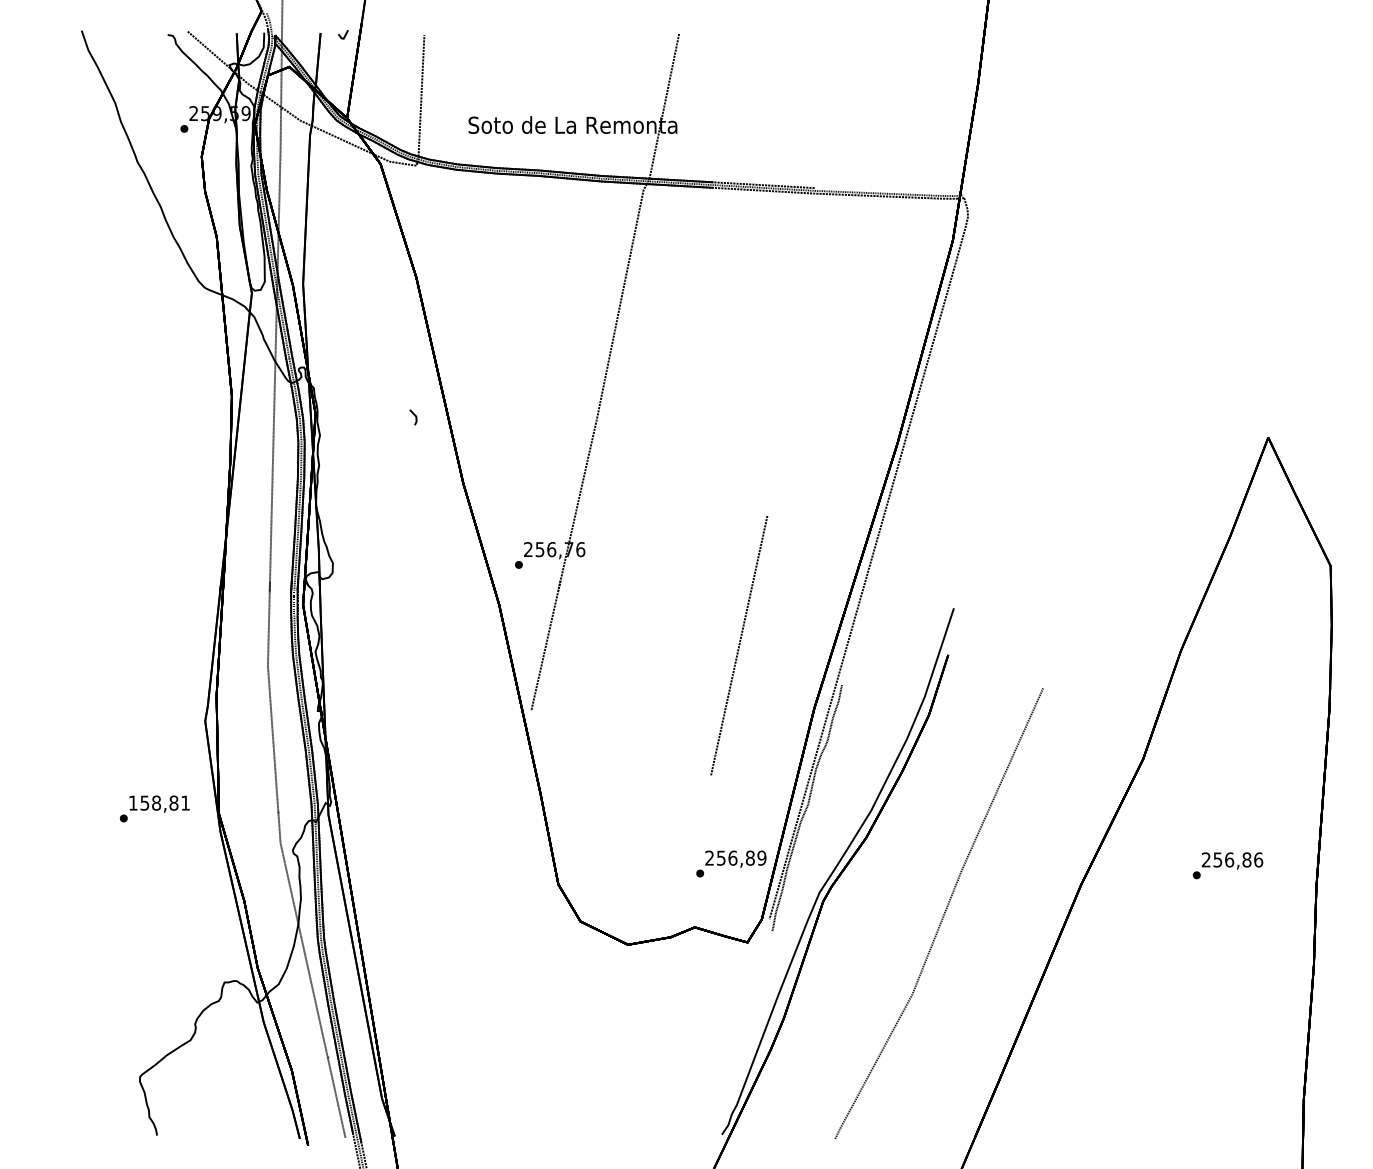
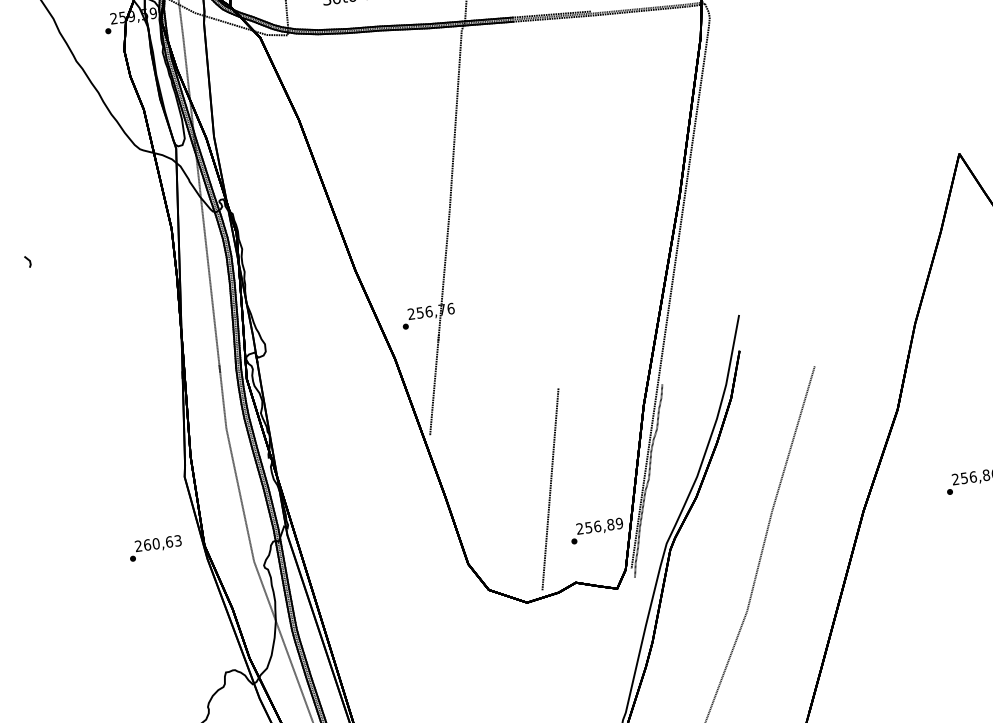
line: (414, 416) -> (28, 261), moved
line: (739, 645) -> (550, 489), moved
text: (158, 802) -> (157, 543), 158,81 -> 260,63

